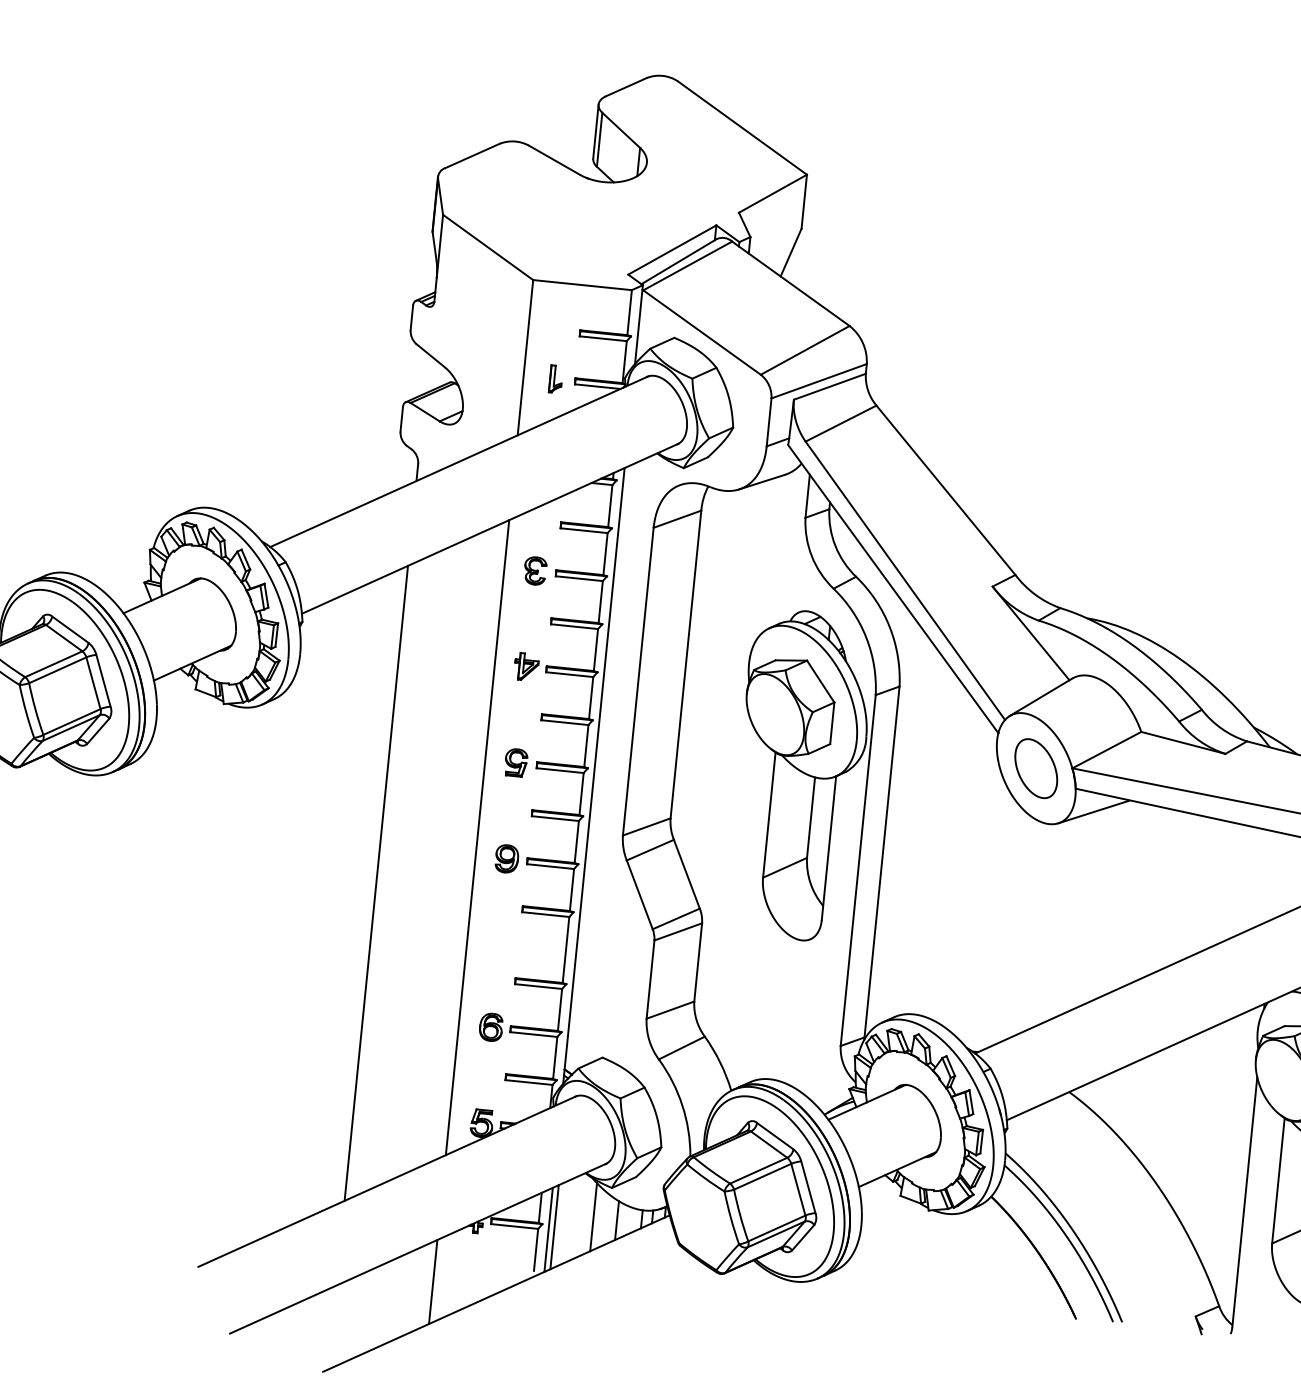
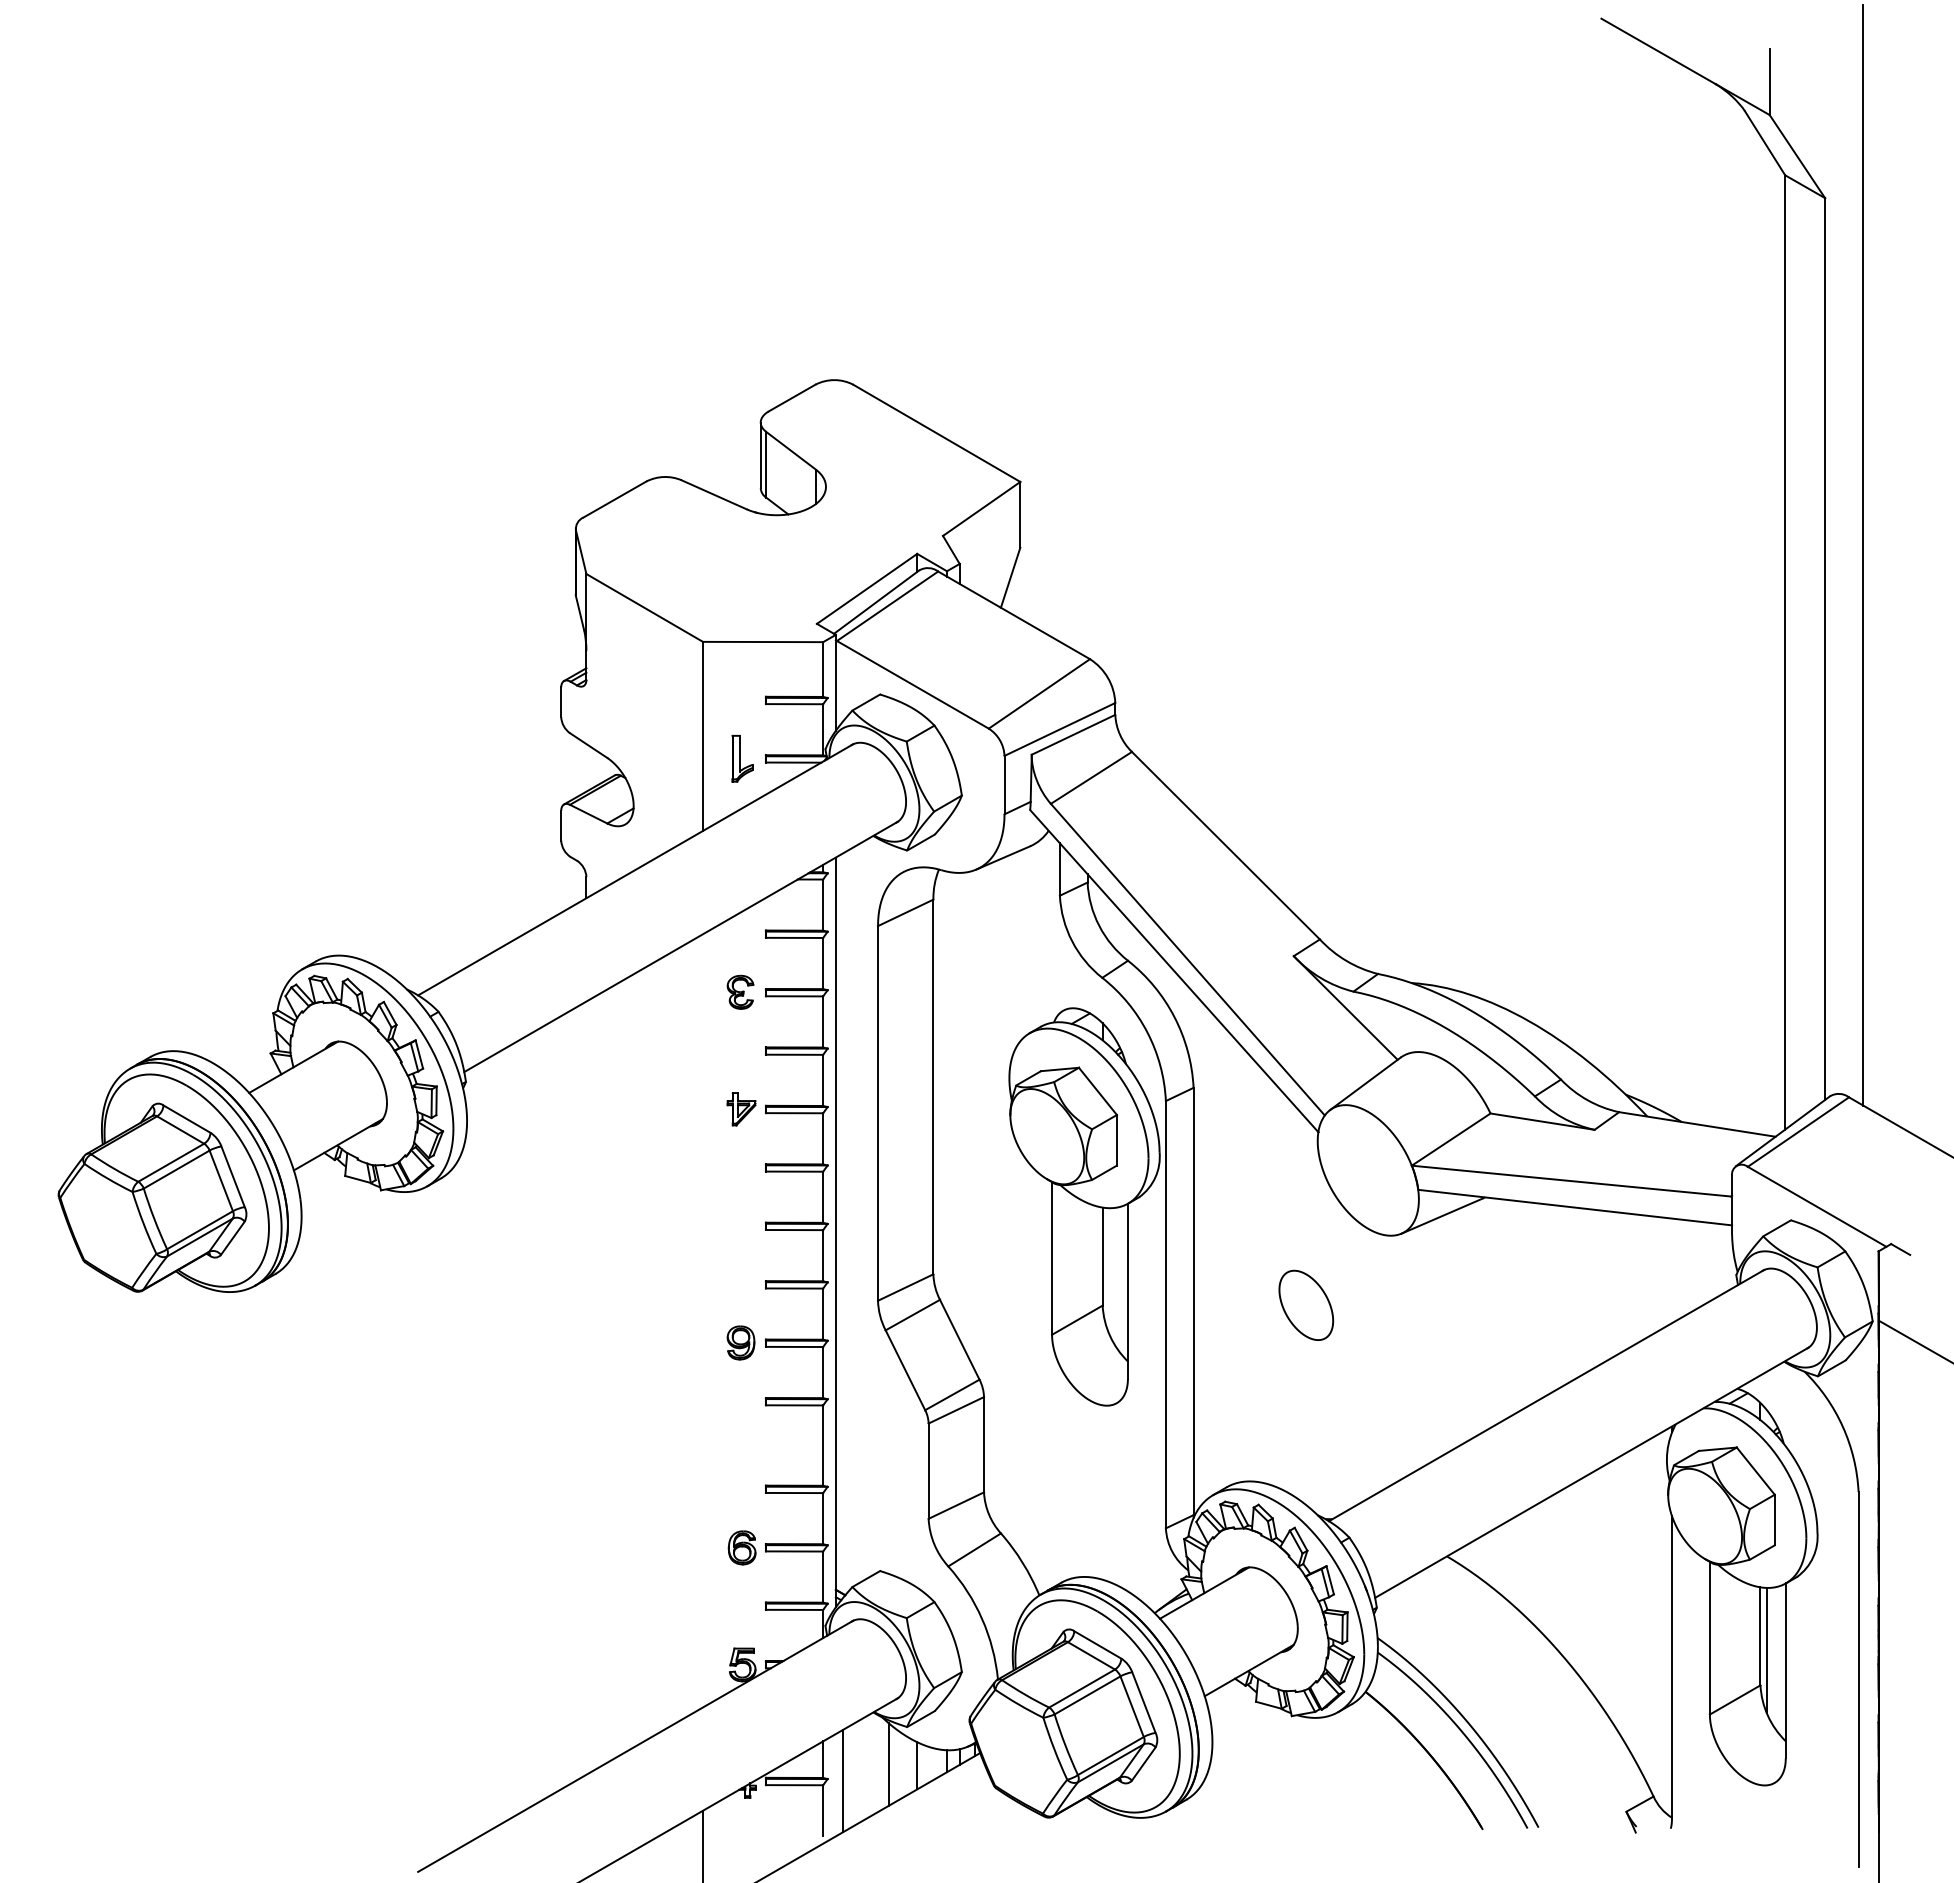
part: (556, 379) -> (742, 758), size x1.4
part: (516, 762) -> (740, 1225), removed
part: (1036, 767) -> (1306, 1304), moved
line: (477, 837) -> (702, 1320), removed
line: (376, 882) -> (586, 1387), removed
line: (548, 1230) -> (835, 1785), removed

